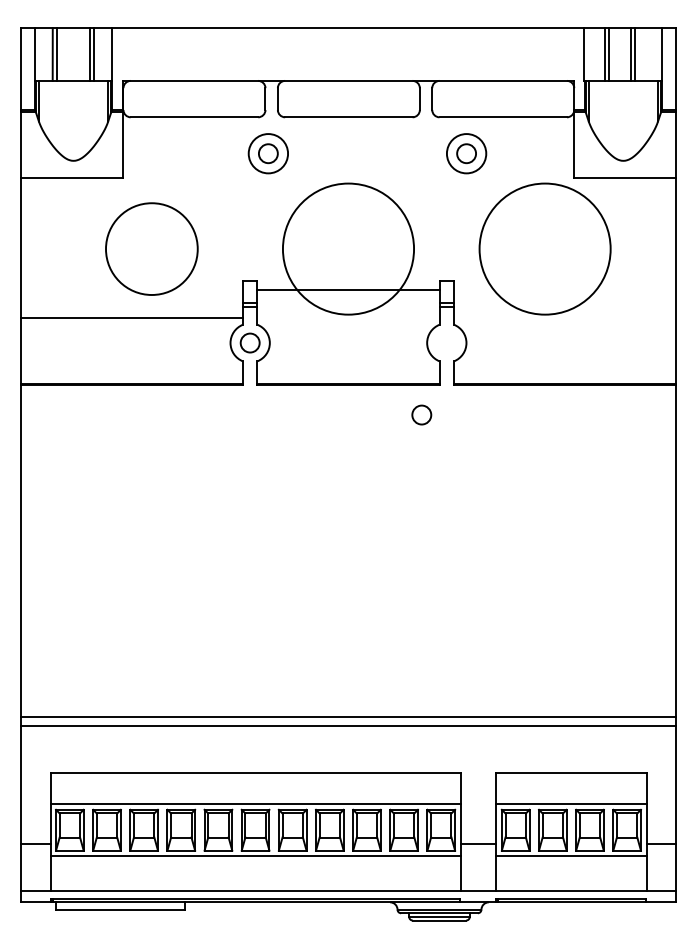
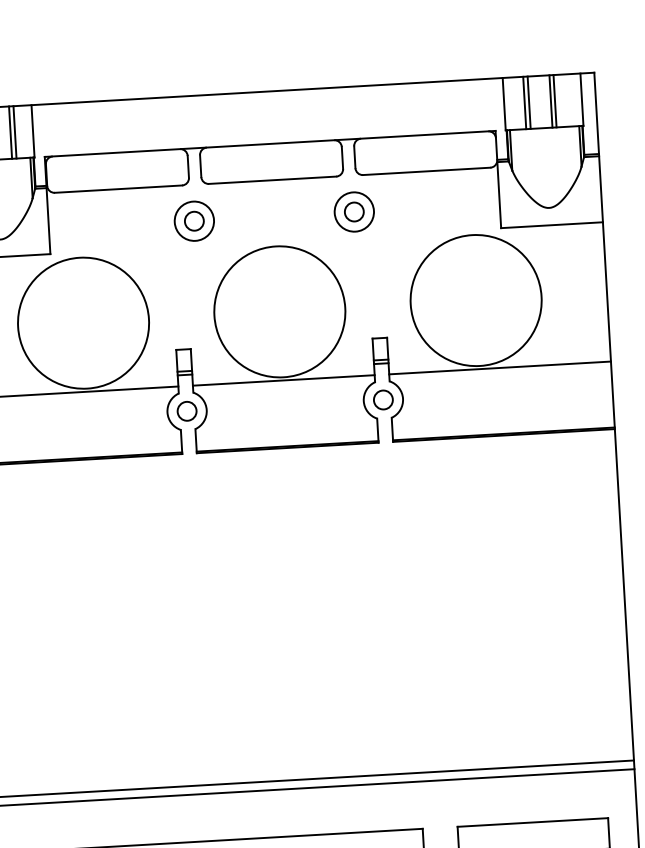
part: (466, 153) -> (354, 211), moved
circle: (151, 248) -> (83, 322), size x1.43
line: (348, 289) -> (283, 380), moved
line: (565, 317) -> (500, 367), added
circle: (421, 414) -> (383, 399), moved

